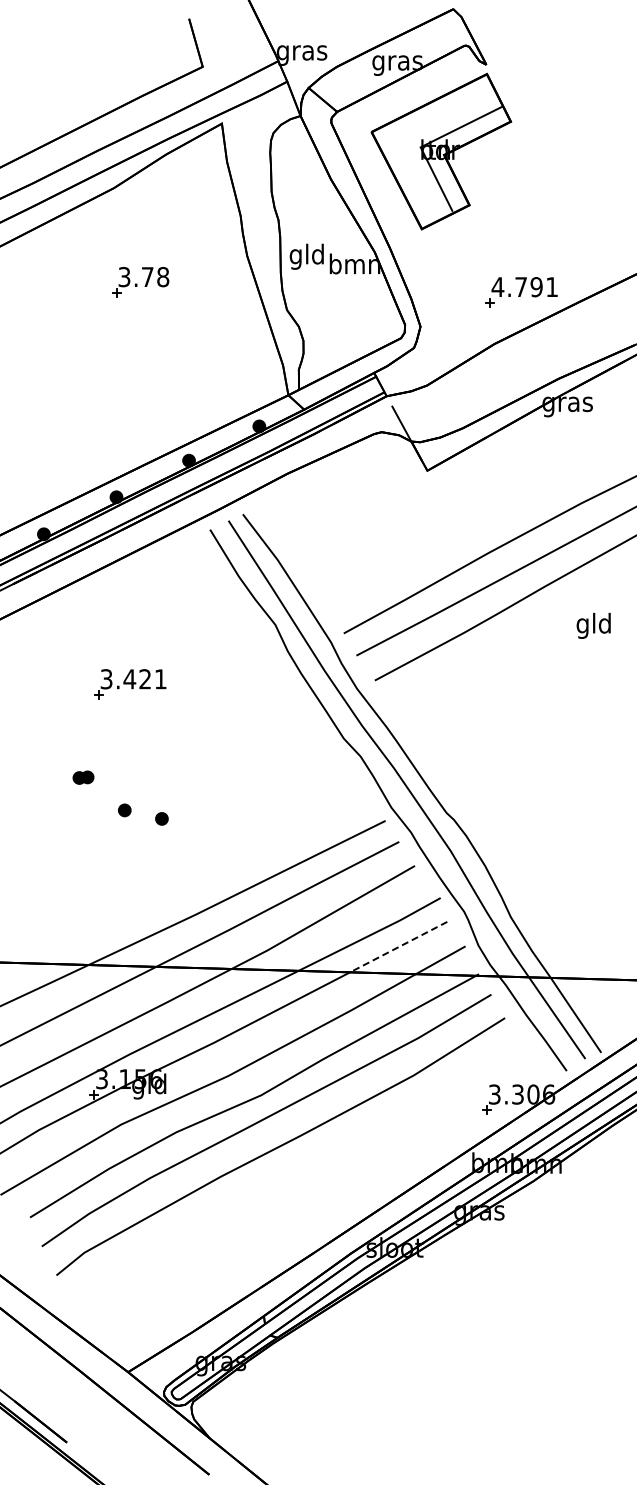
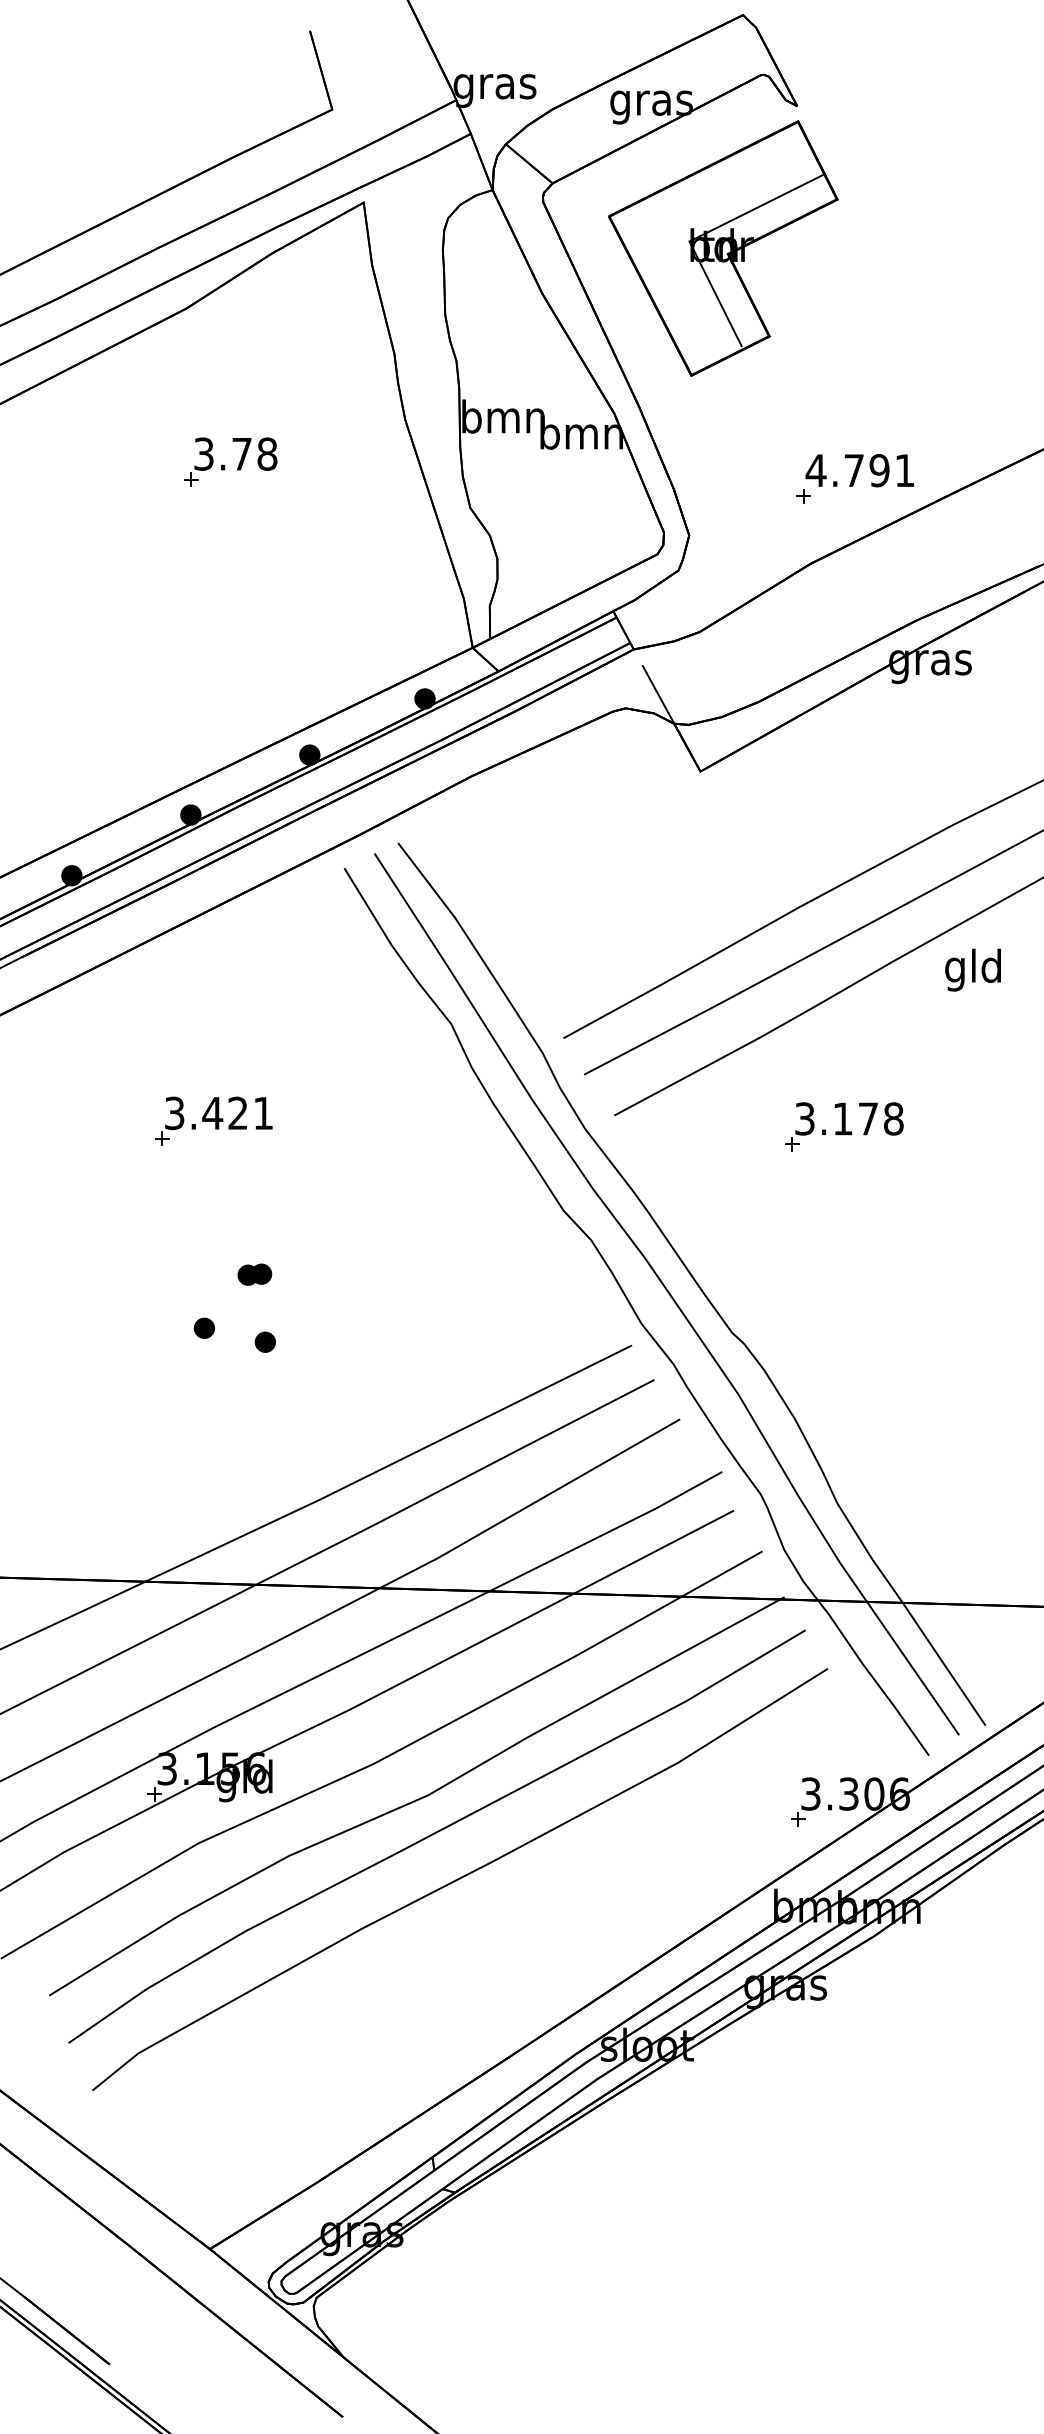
text: (307, 256) -> (503, 420), gld -> bmn
text: (593, 625) -> (972, 969), moved
part: (514, 687) -> (843, 1126), added
part: (83, 777) -> (254, 1274), moved
line: (398, 947) -> (653, 1553), dashed -> solid

